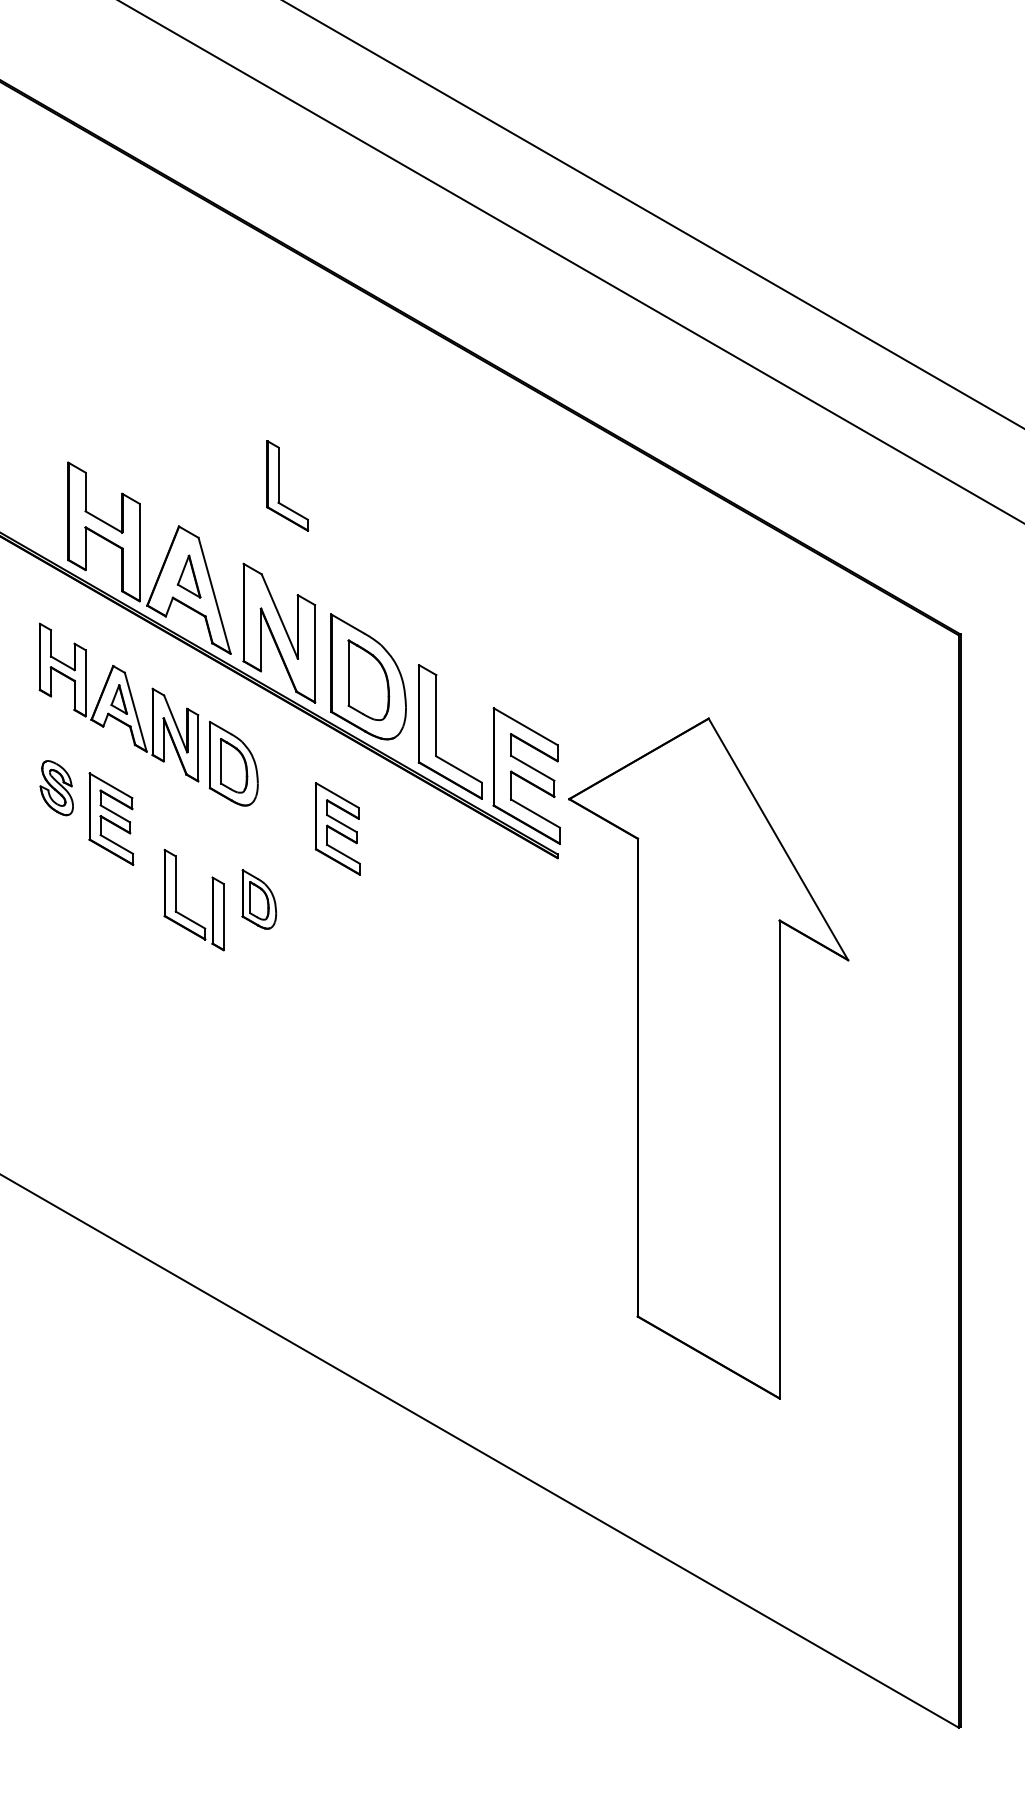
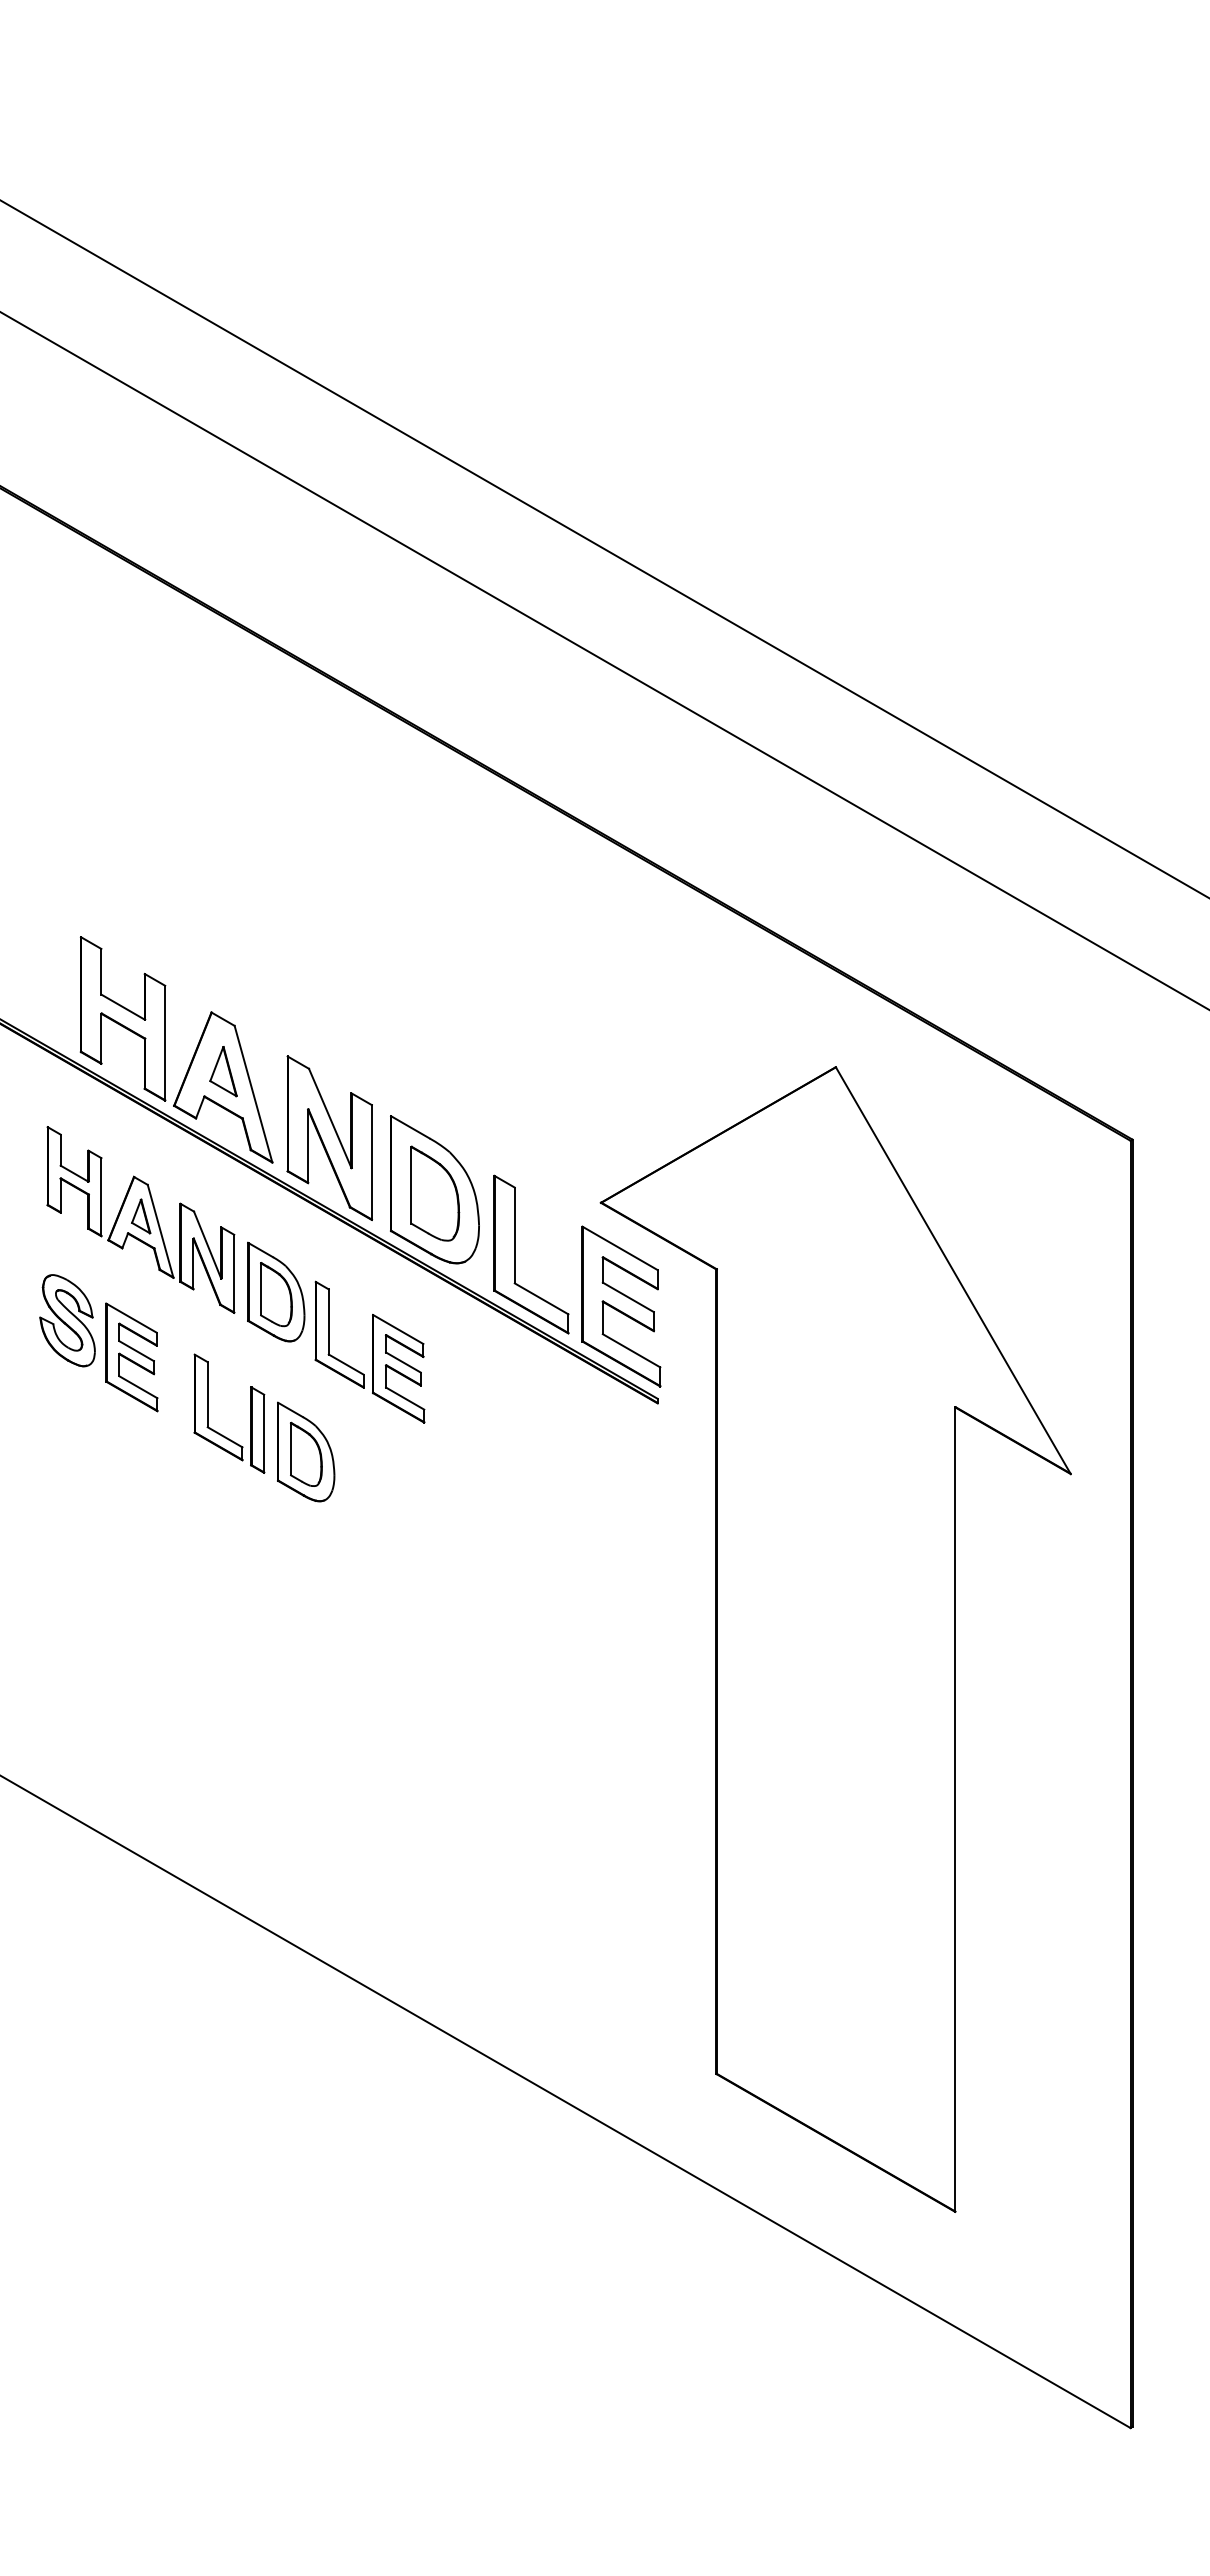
part: (279, 485) -> (329, 1334), moved
part: (56, 787) -> (67, 1320), size x1.43
part: (176, 899) -> (208, 1413), moved
part: (259, 899) -> (306, 1451), size x1.43
part: (708, 1058) -> (835, 1639), size x1.43

